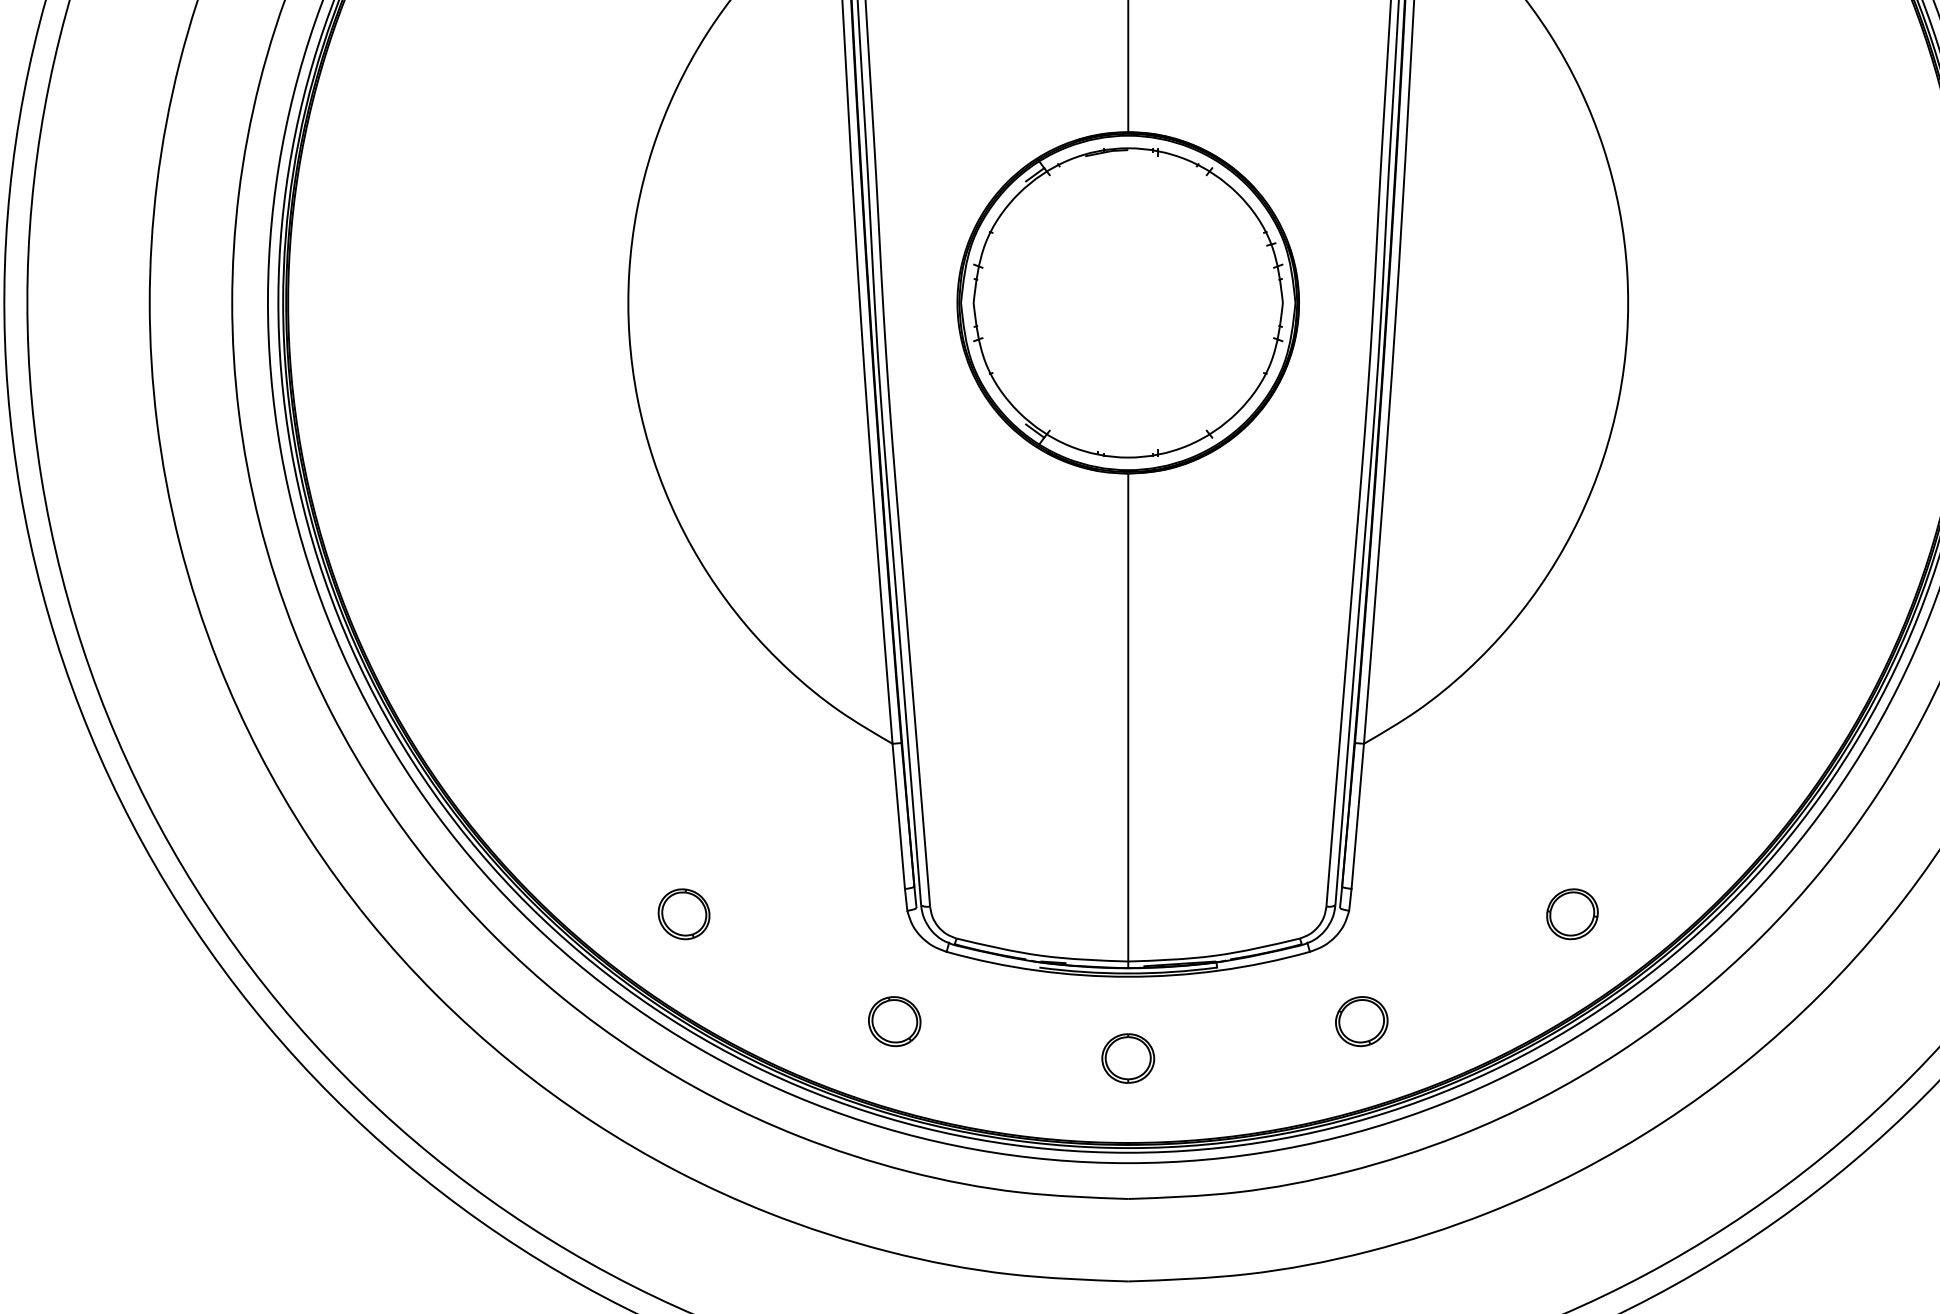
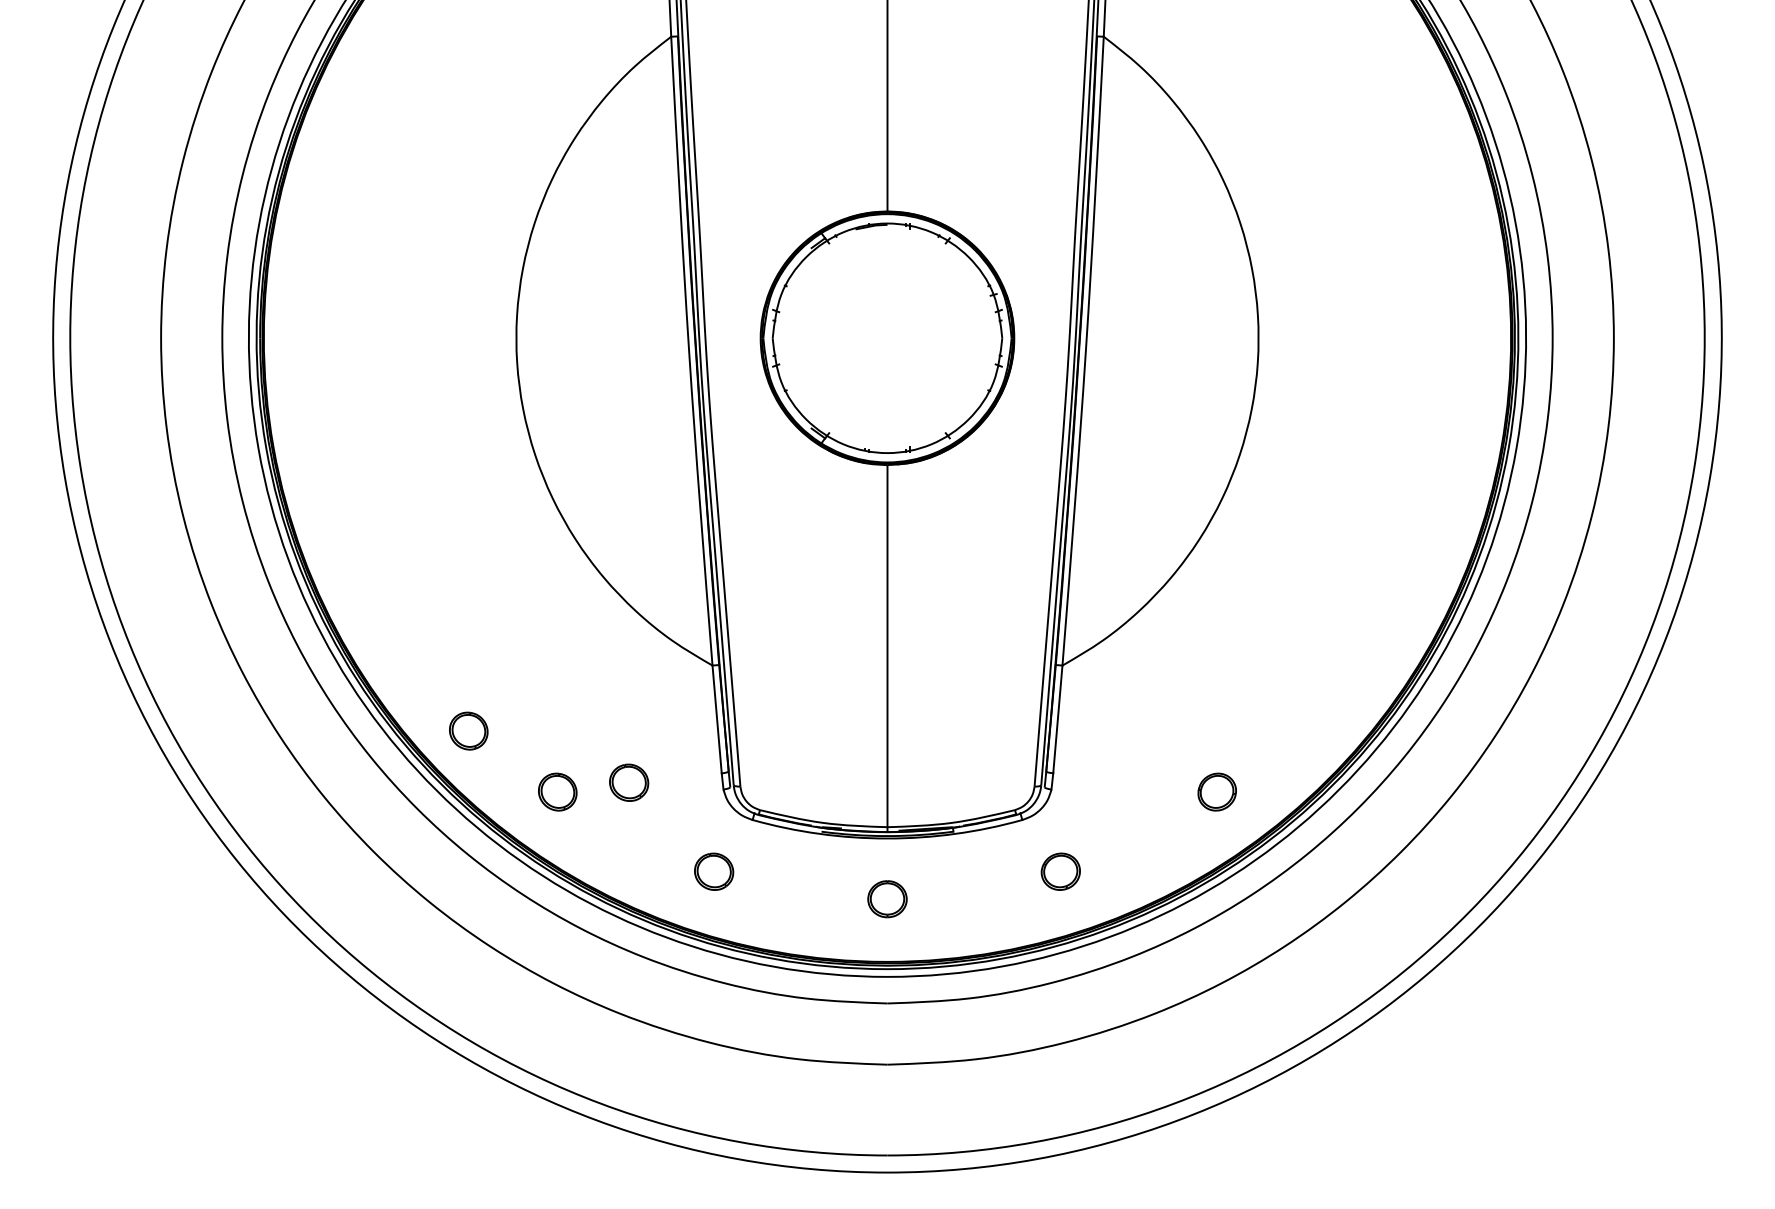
part: (563, 831) -> (468, 730), added
part: (780, 901) -> (629, 782), added

